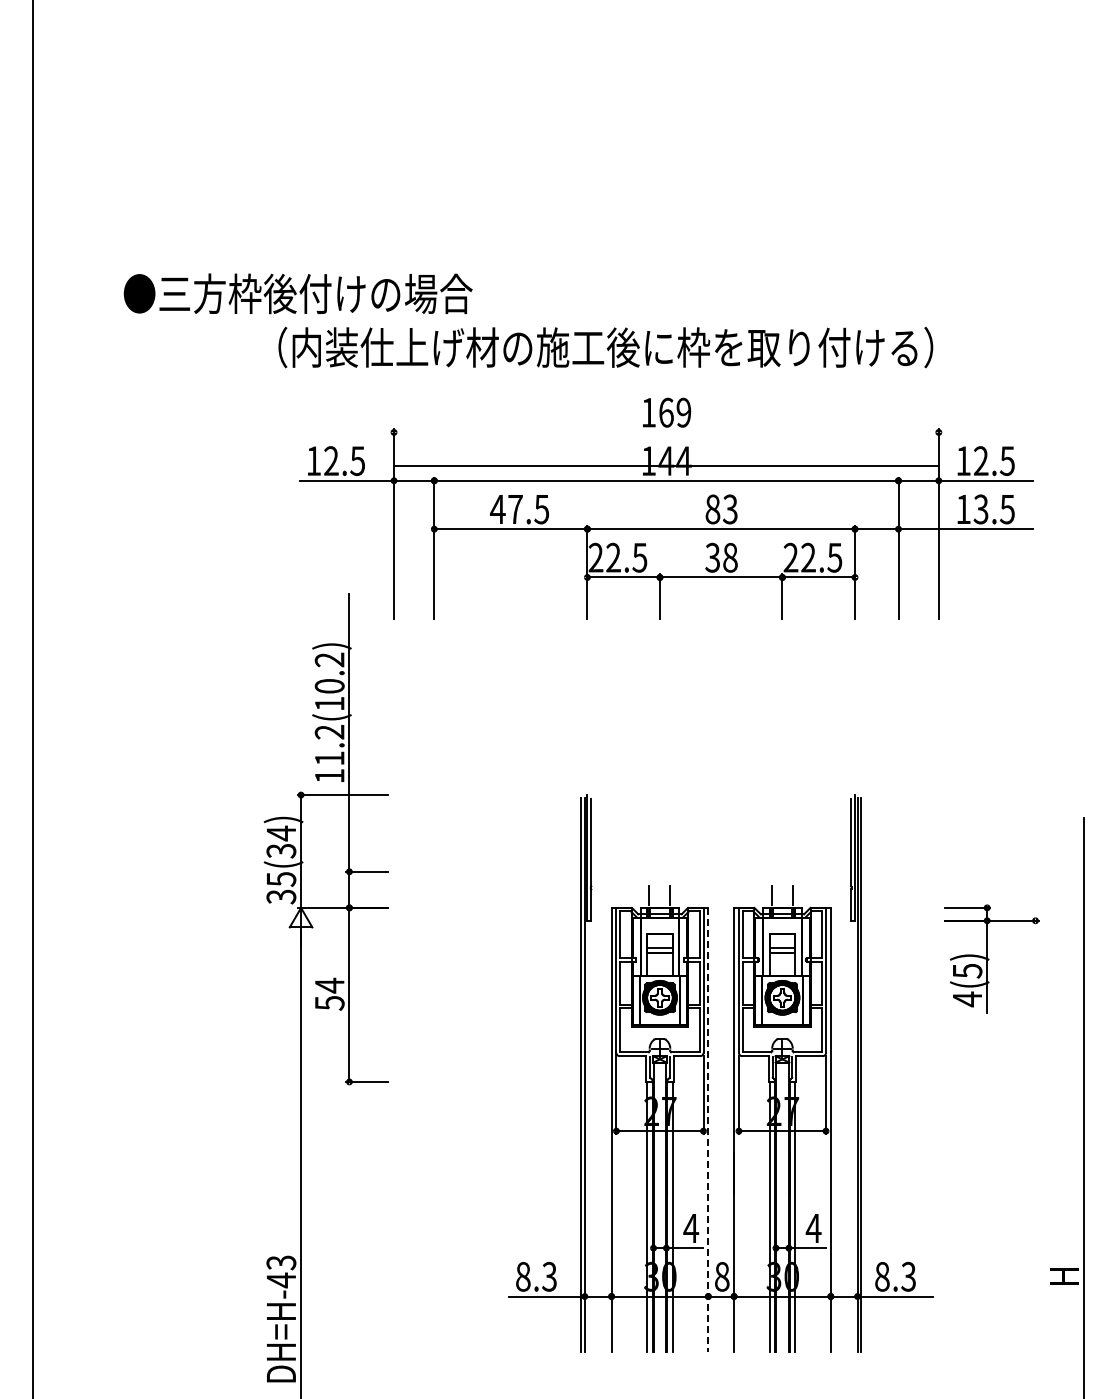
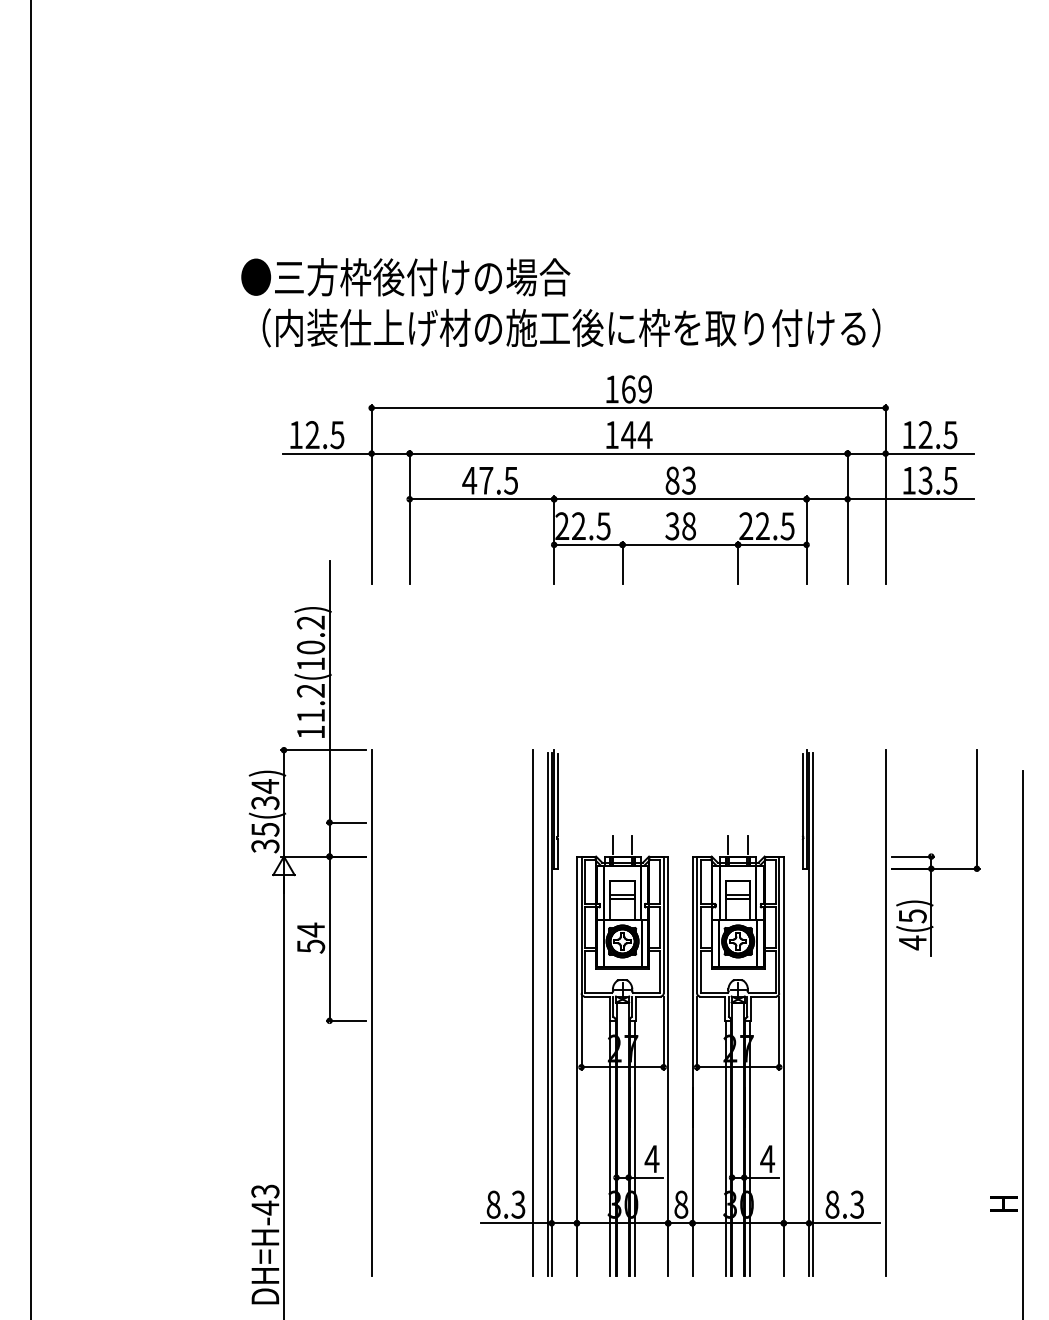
text: (297, 293) -> (405, 276), moved
line: (666, 466) -> (628, 408), moved
line: (1035, 857) -> (976, 809), added
line: (394, 1073) -> (372, 1012), added
line: (564, 1073) -> (532, 1012), added
line: (938, 1073) -> (885, 1012), added
line: (708, 1130) -> (668, 1066), dashed -> solid

